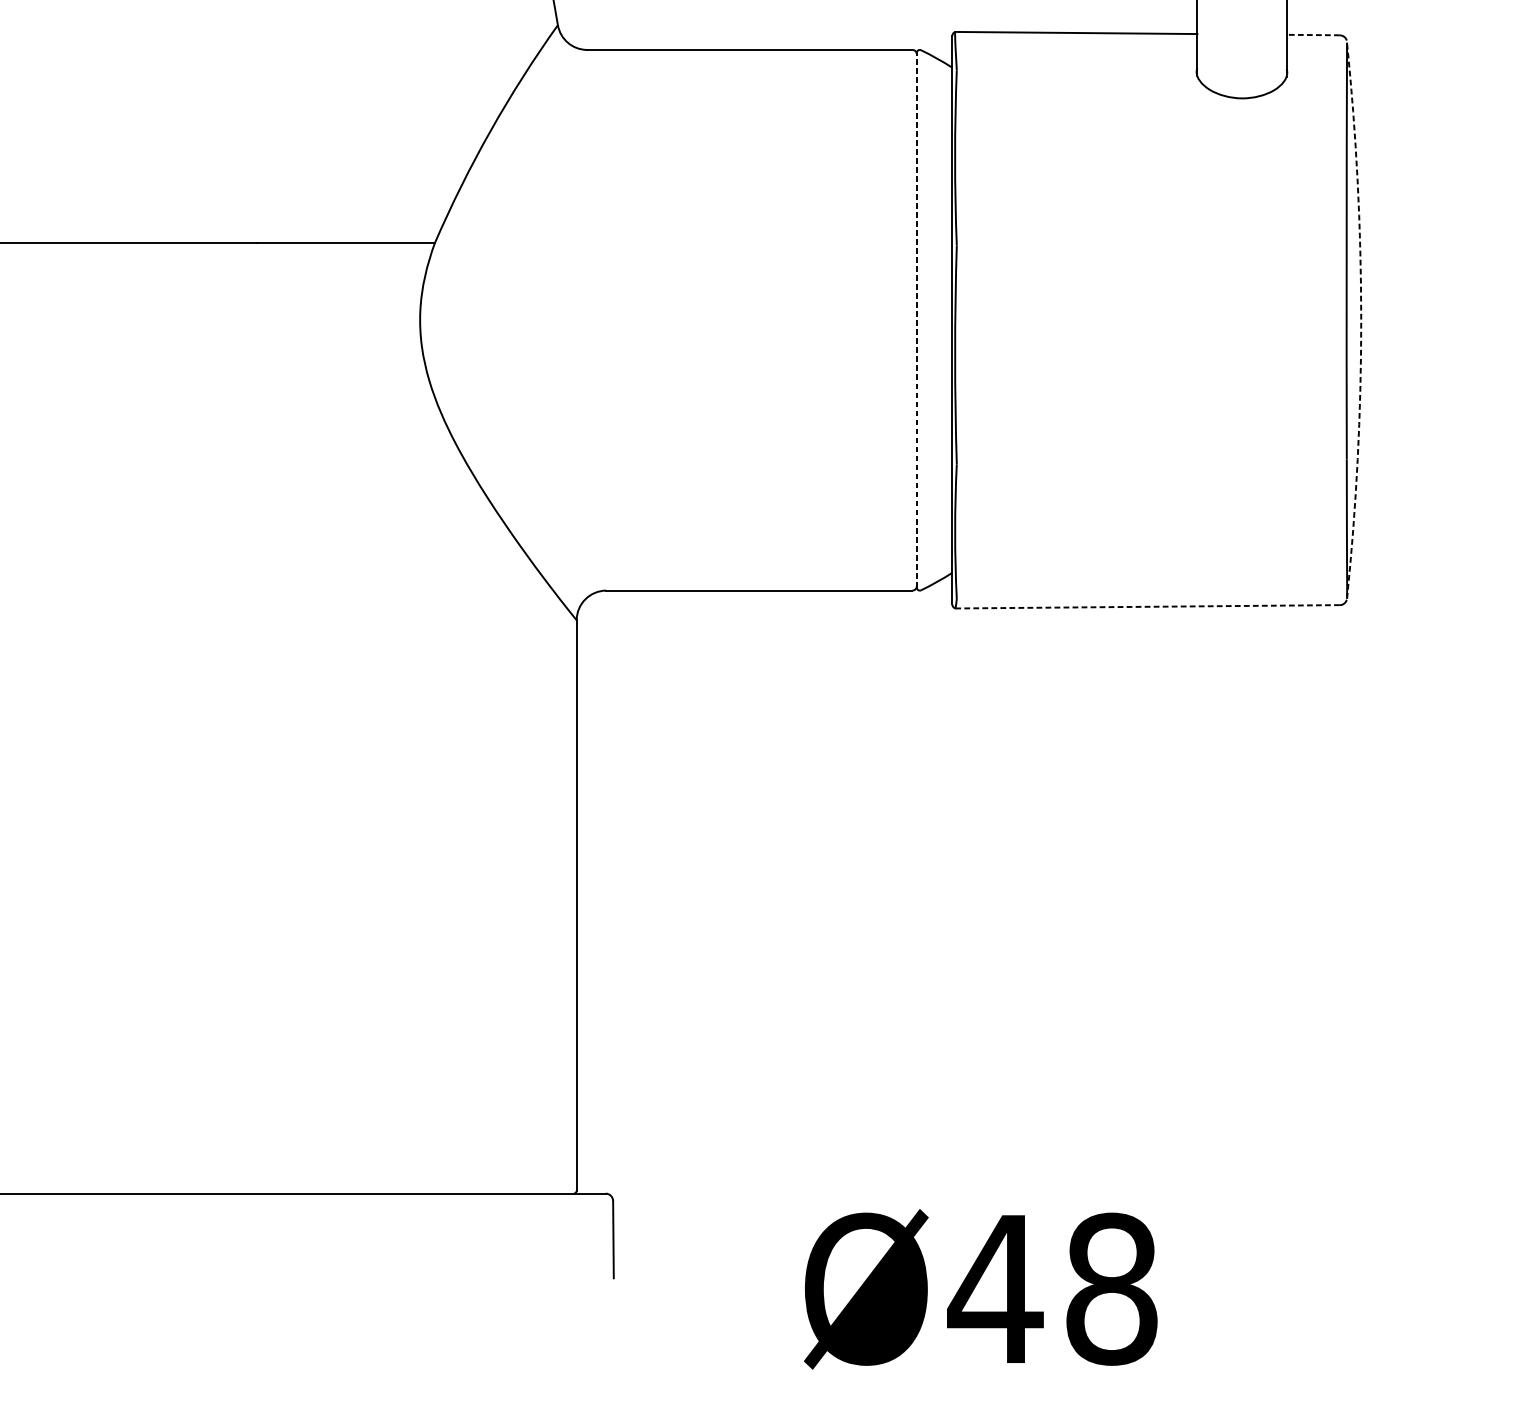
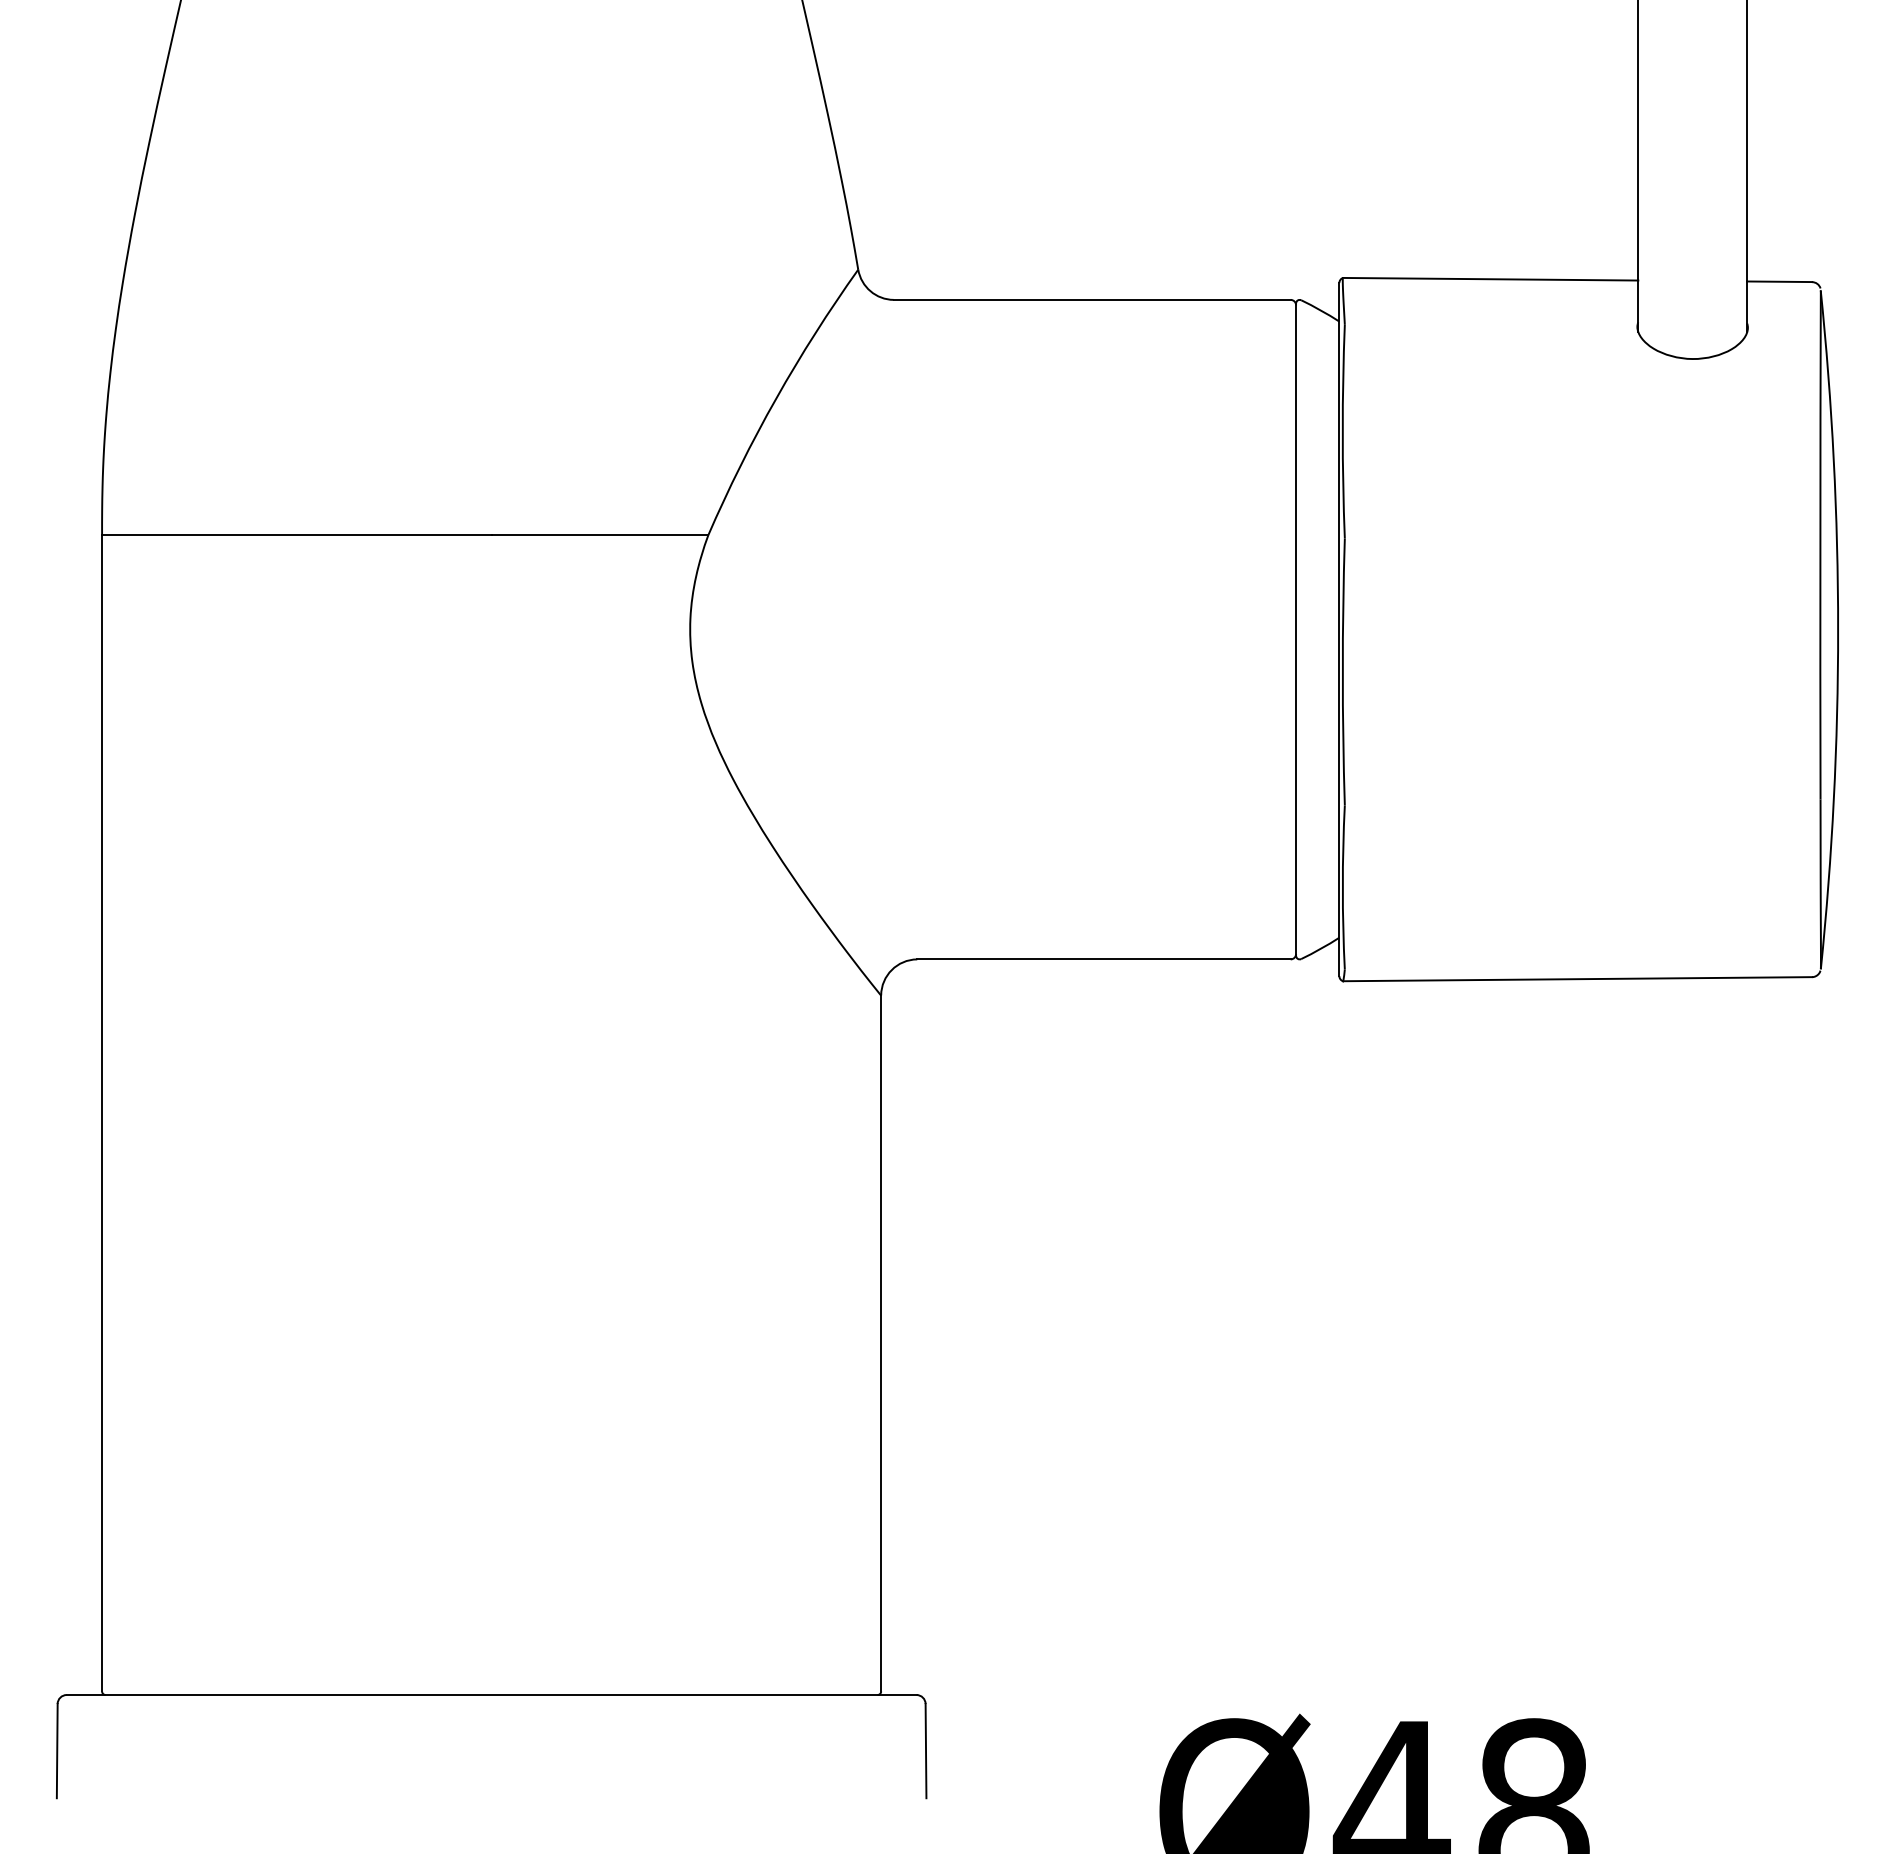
line: (1312, 34) -> (1778, 281), dashed -> solid
line: (917, 320) -> (1296, 629), dashed -> solid
arc: (1361, 320) -> (1838, 629), dashed -> solid
line: (1147, 607) -> (1577, 979), dashed -> solid

